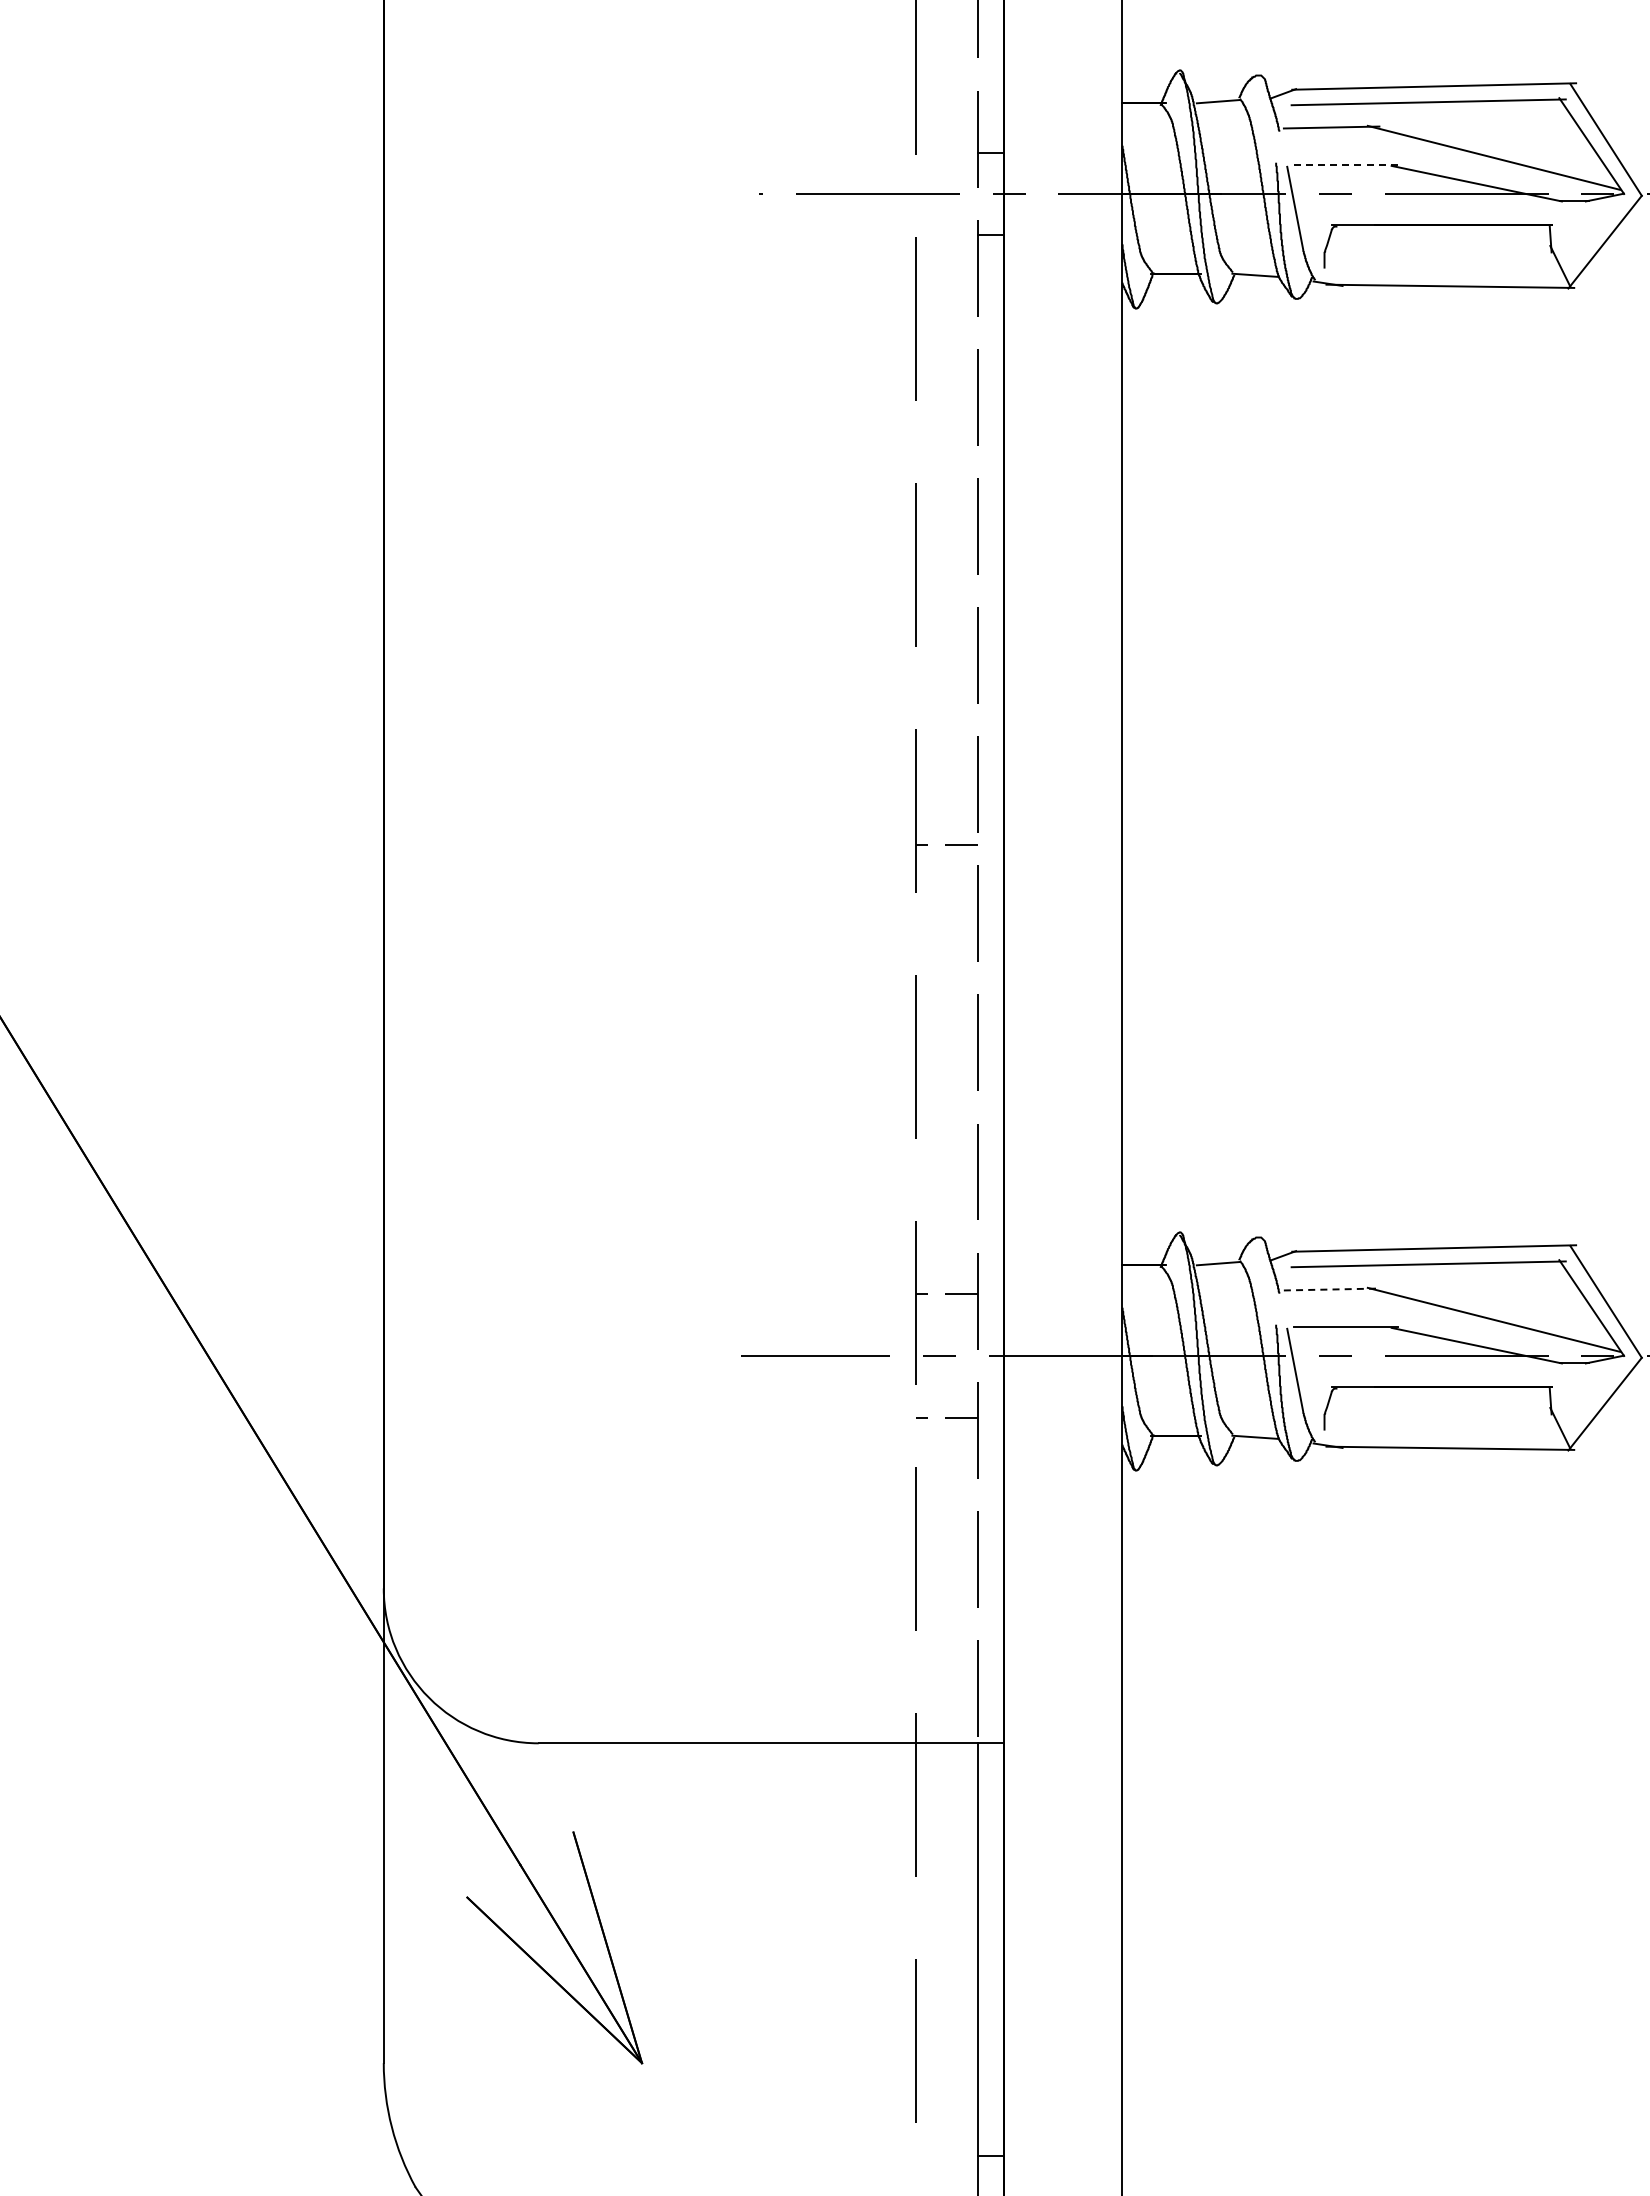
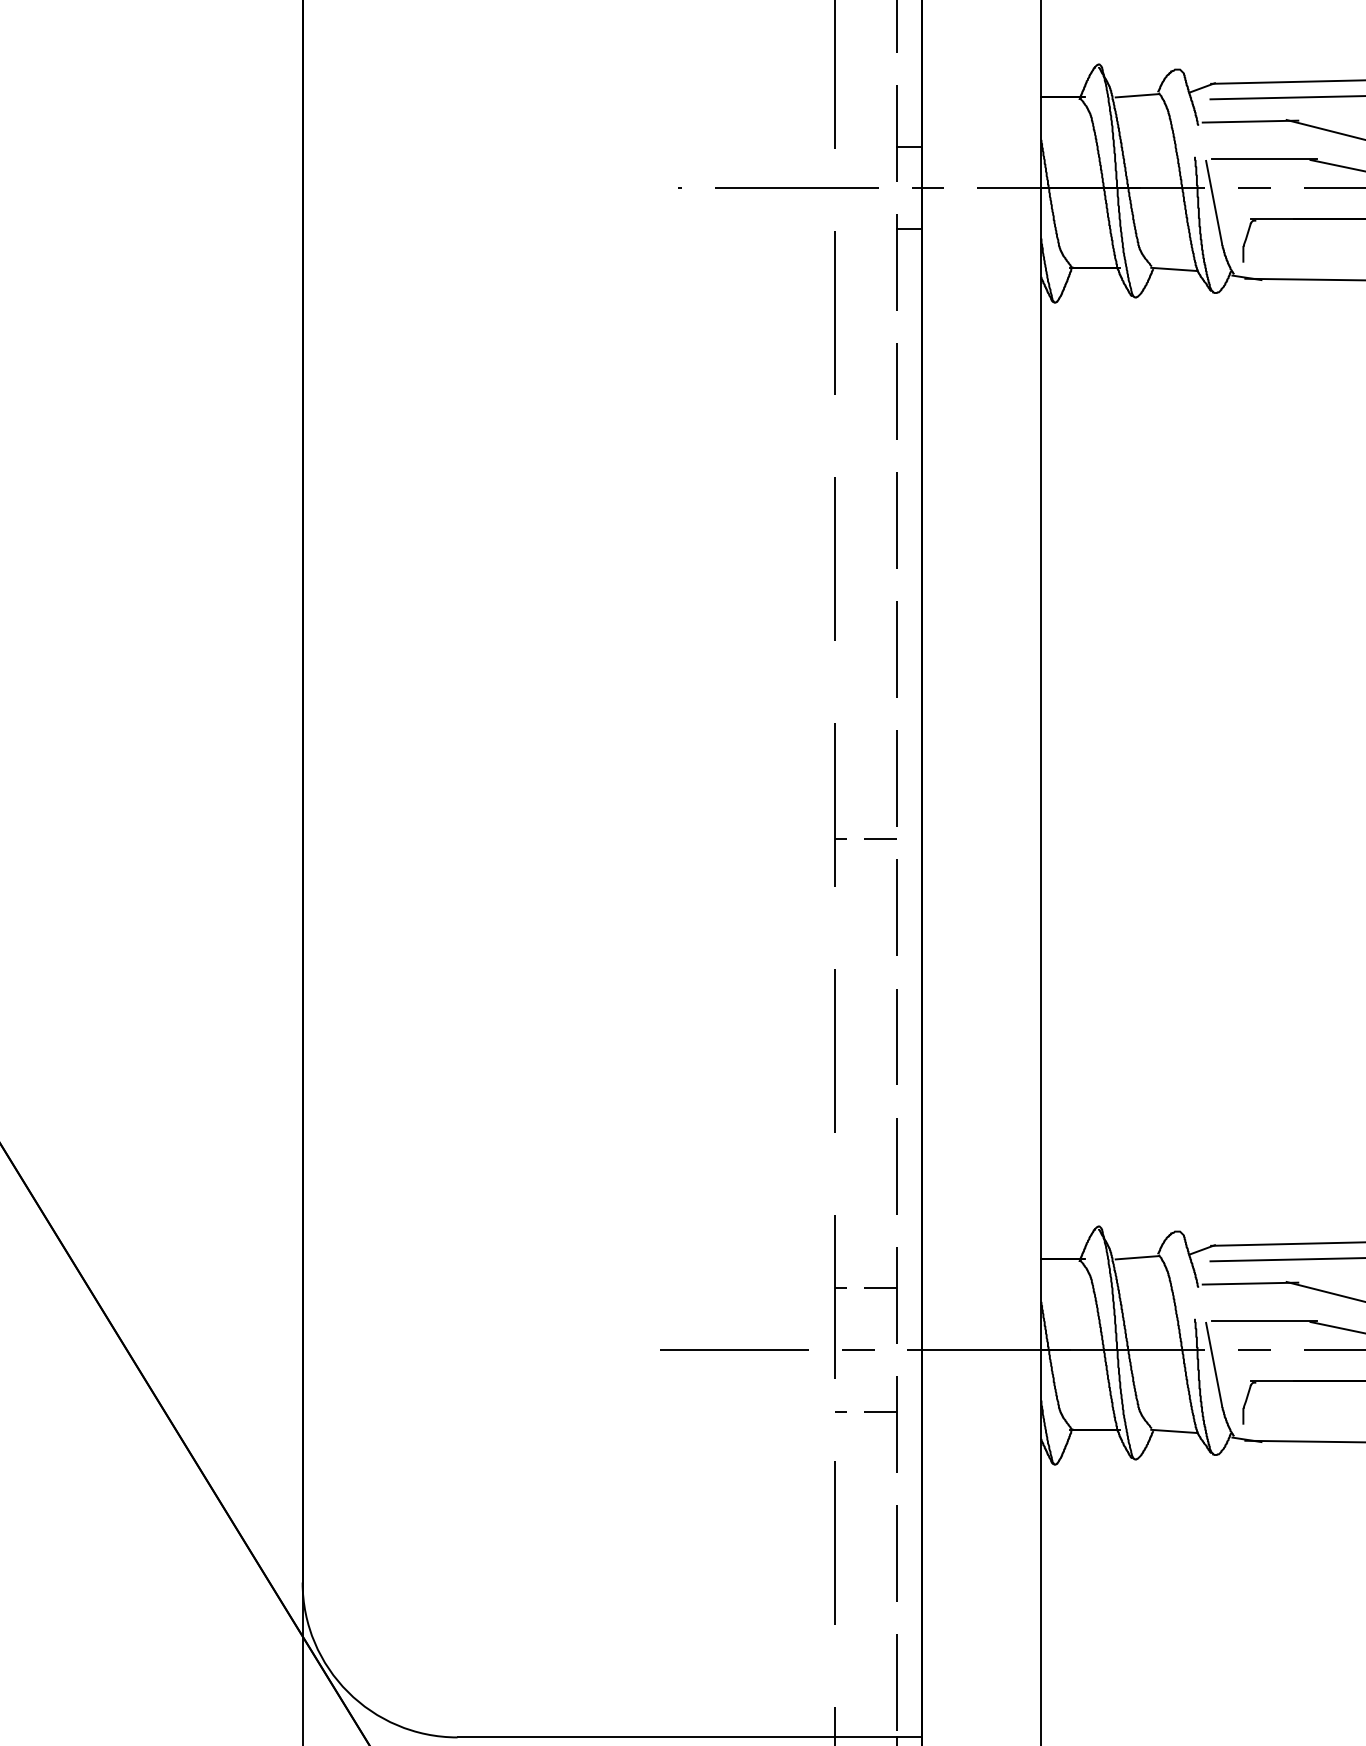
line: (1346, 164) -> (1265, 158), dashed -> solid
line: (1331, 1289) -> (1250, 1283), dashed -> solid

